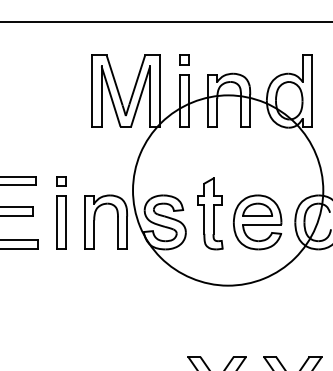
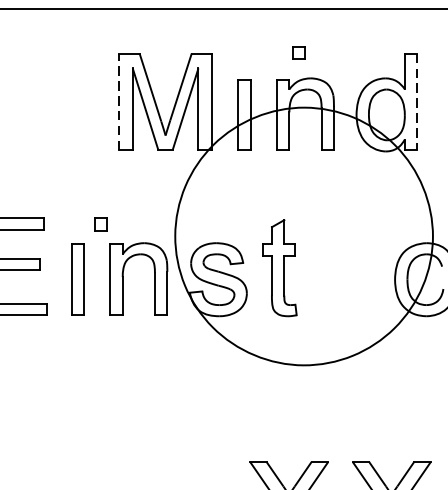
part: (184, 59) -> (299, 52), moved
line: (91, 91) -> (119, 102), solid -> dashed
line: (311, 91) -> (416, 102), solid -> dashed
part: (61, 181) -> (101, 224), moved
part: (257, 222) -> (343, 279), removed

